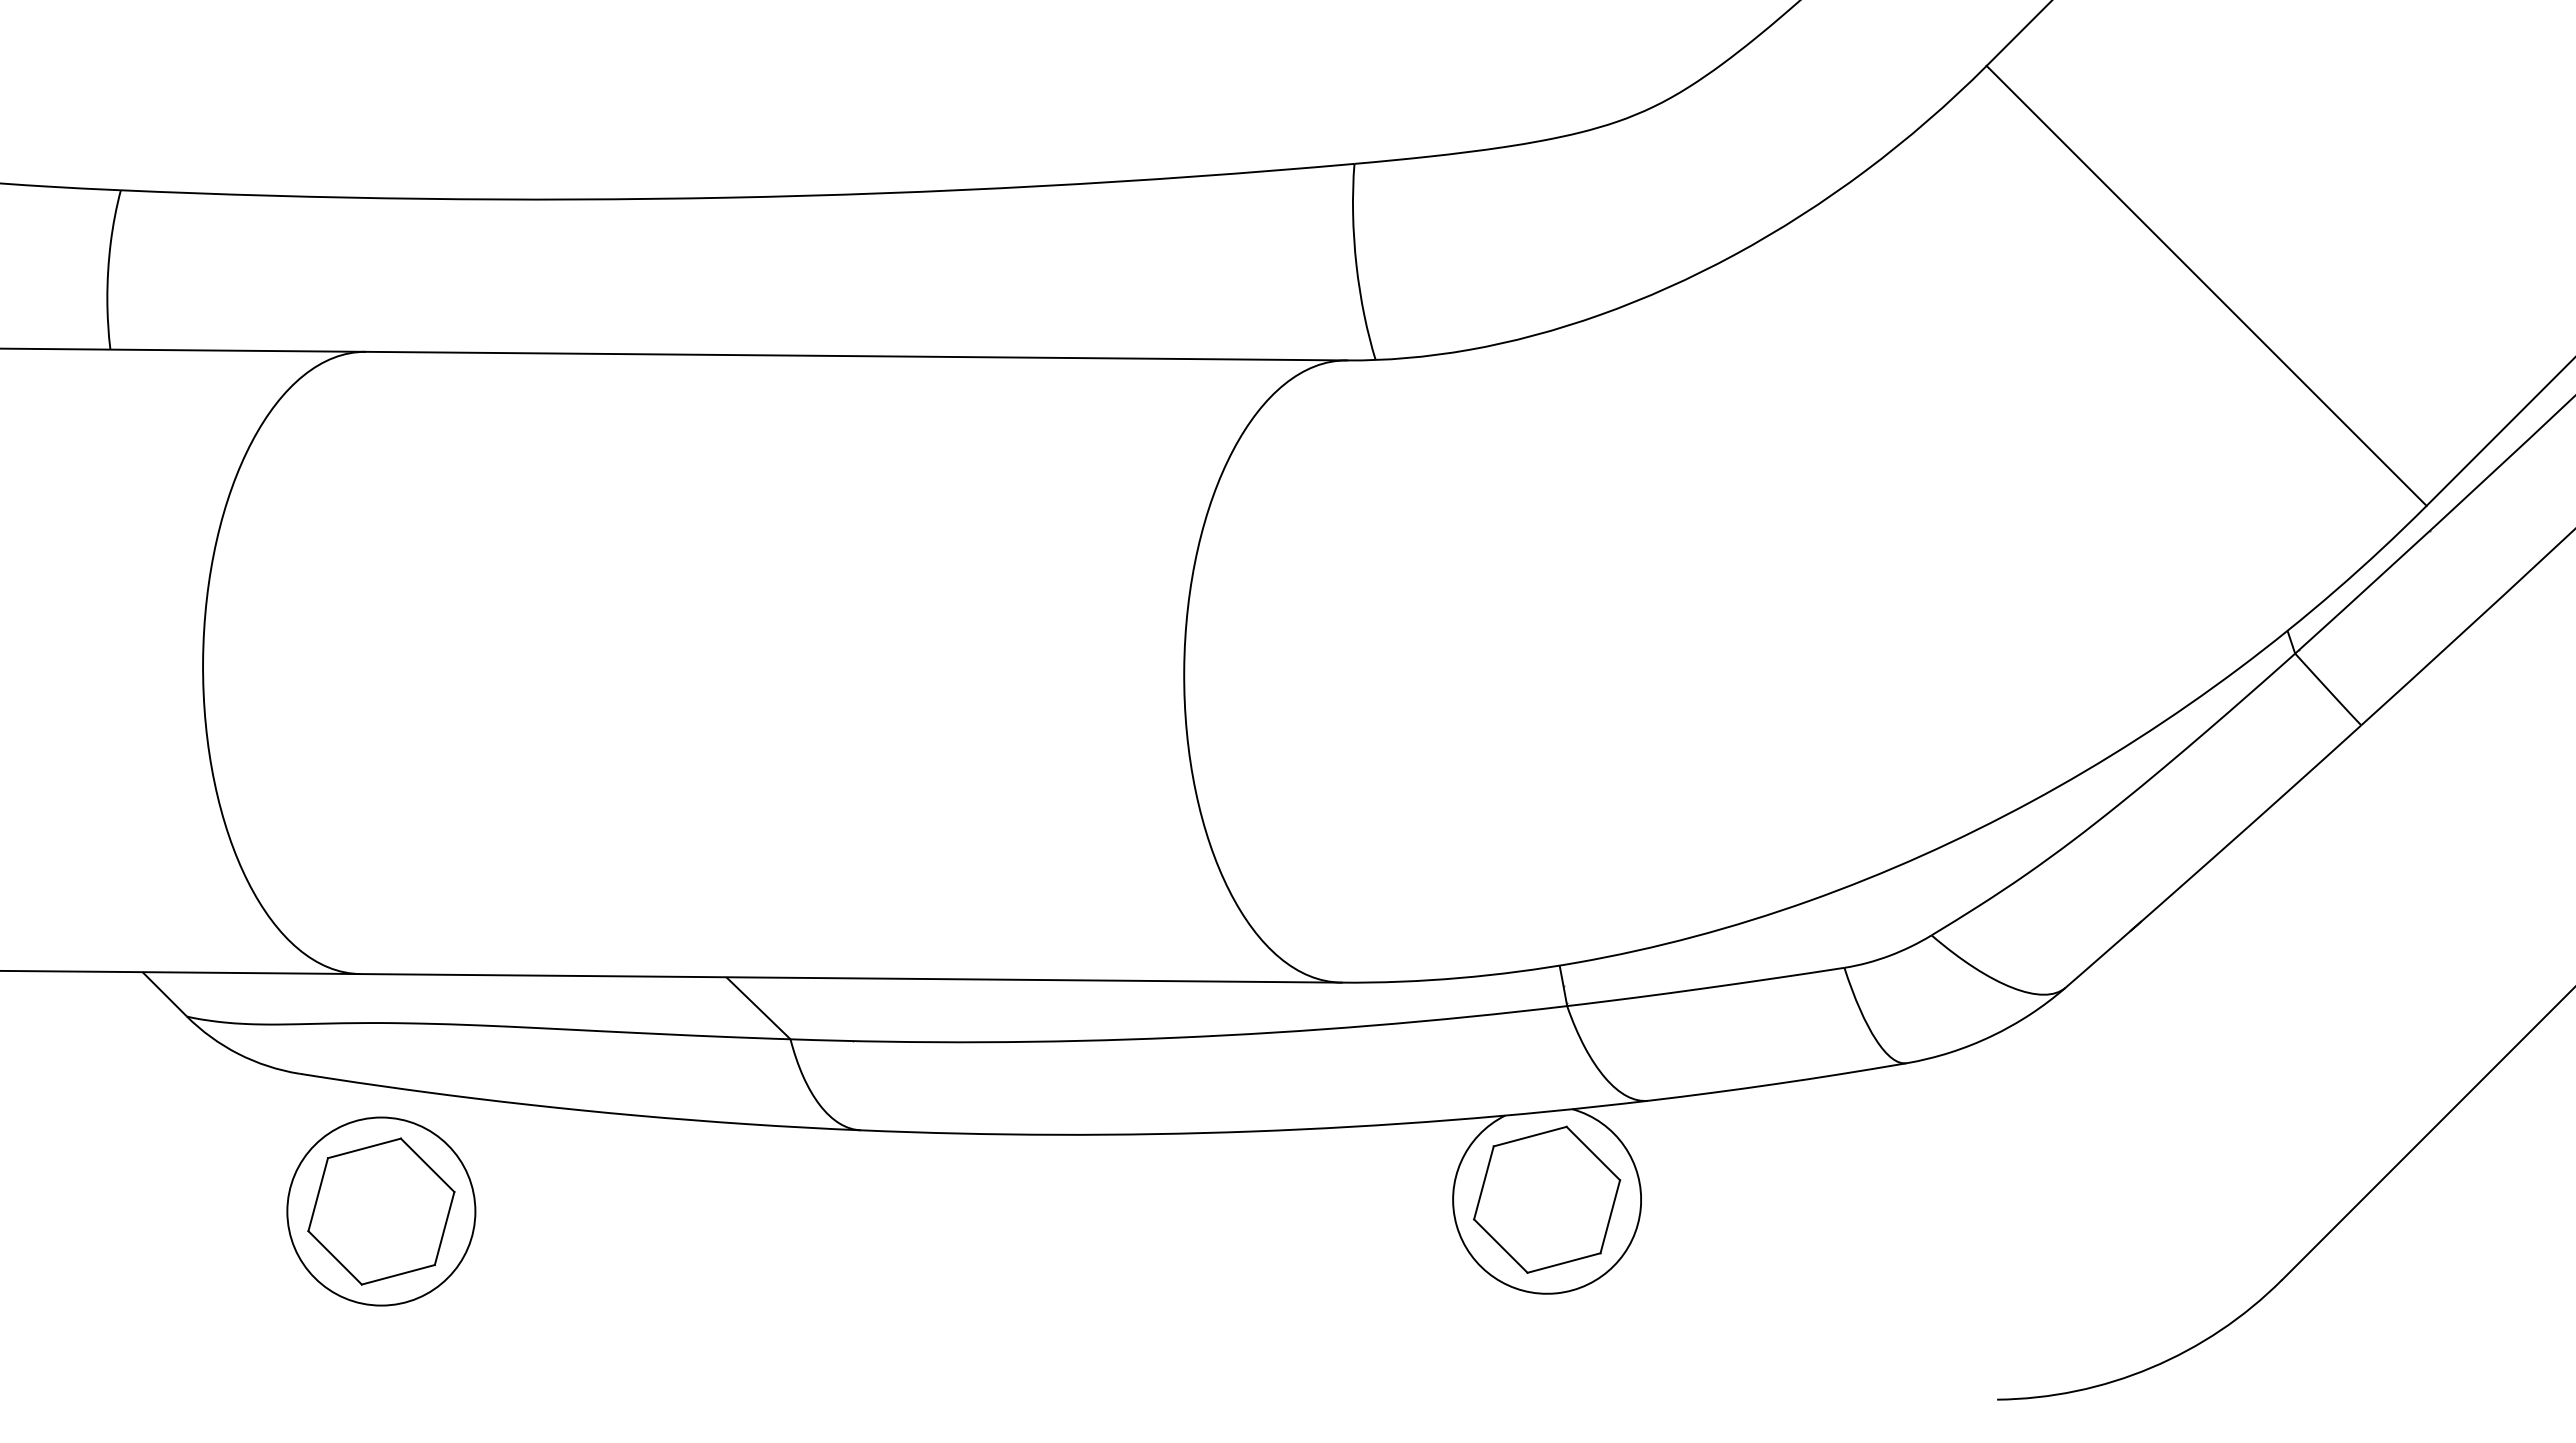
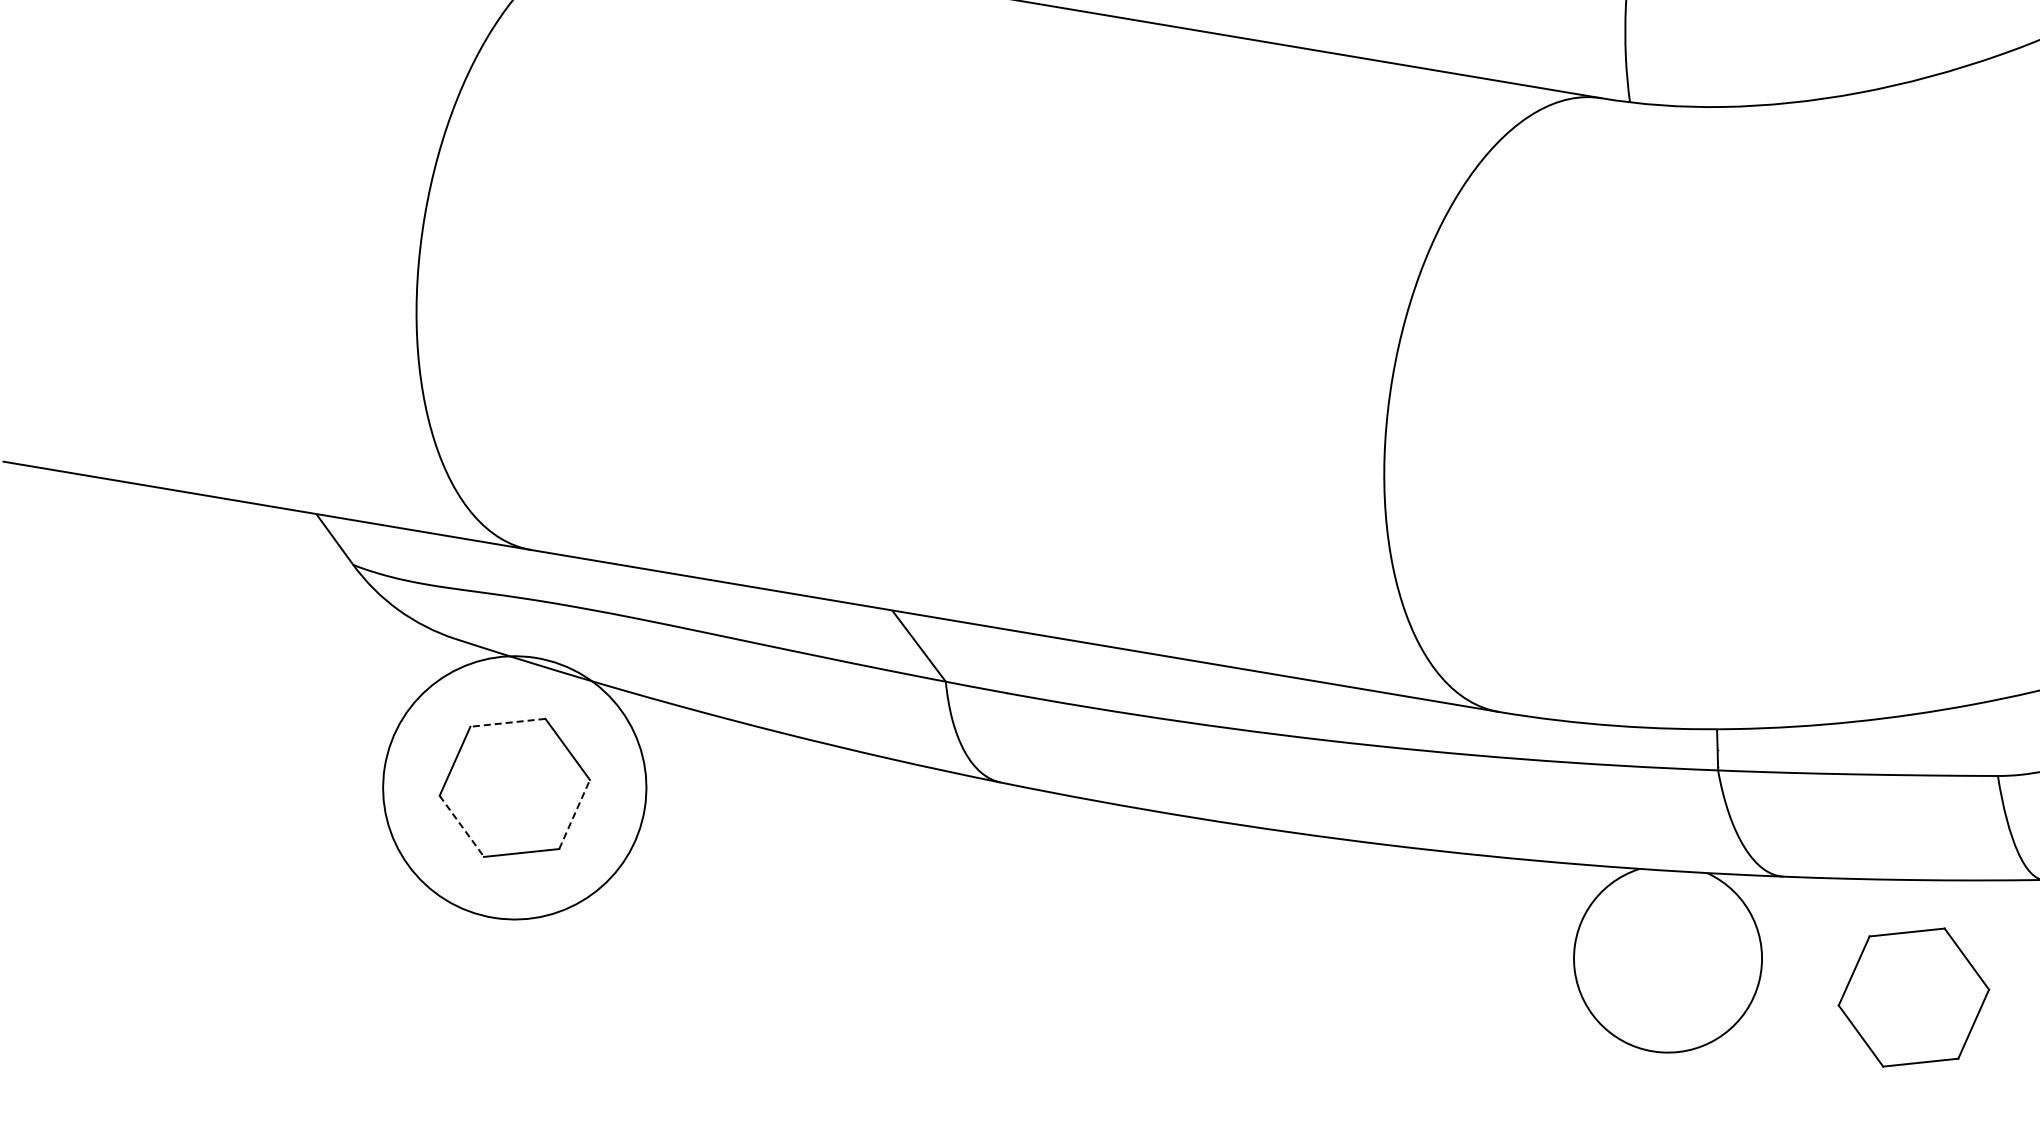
line: (364, 1148) -> (507, 722), solid -> dashed
part: (1547, 1199) -> (1914, 997), moved
circle: (381, 1211) -> (514, 787), size x1.4
line: (444, 1228) -> (574, 814), solid -> dashed
line: (335, 1257) -> (462, 826), solid -> dashed

